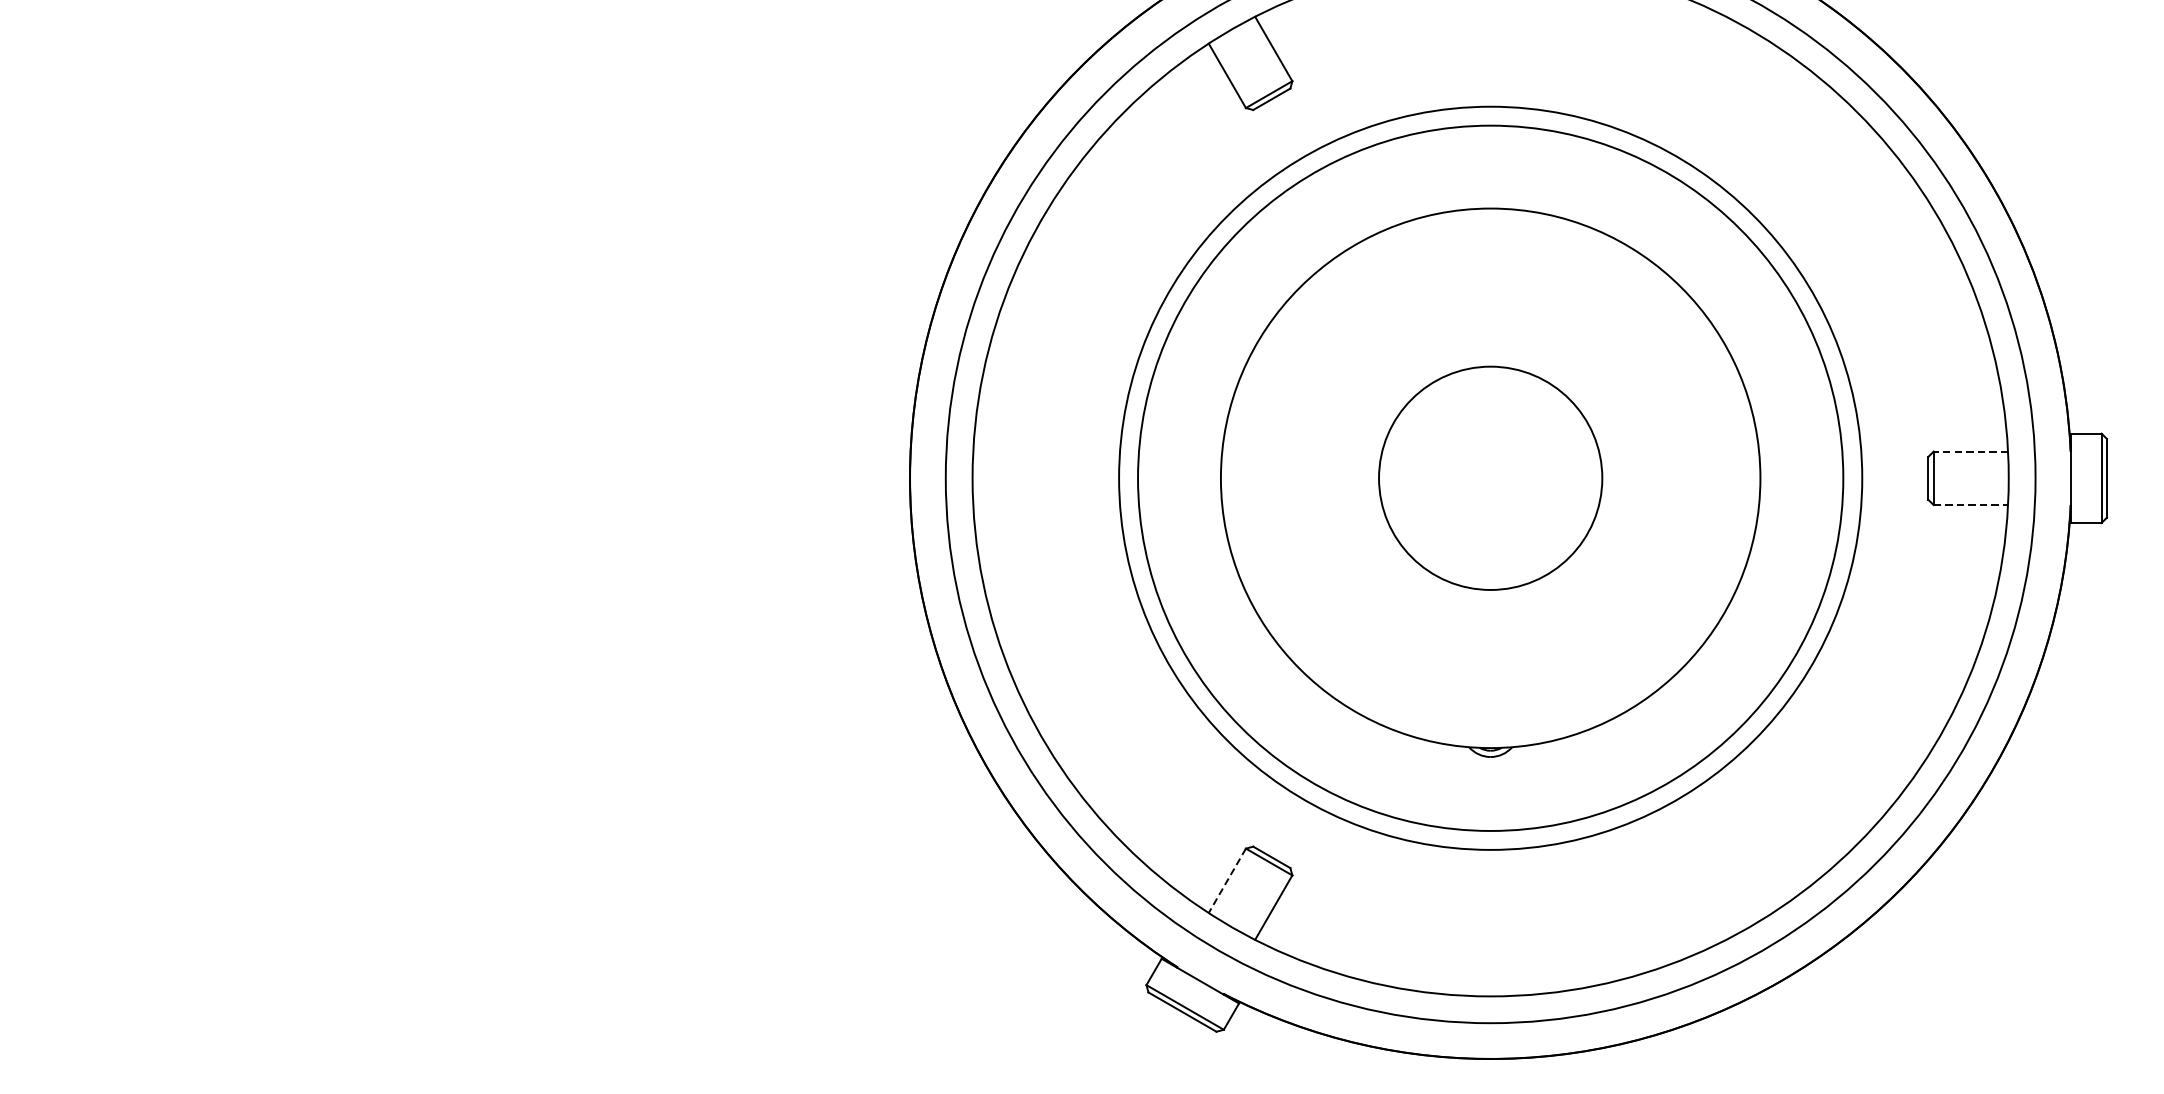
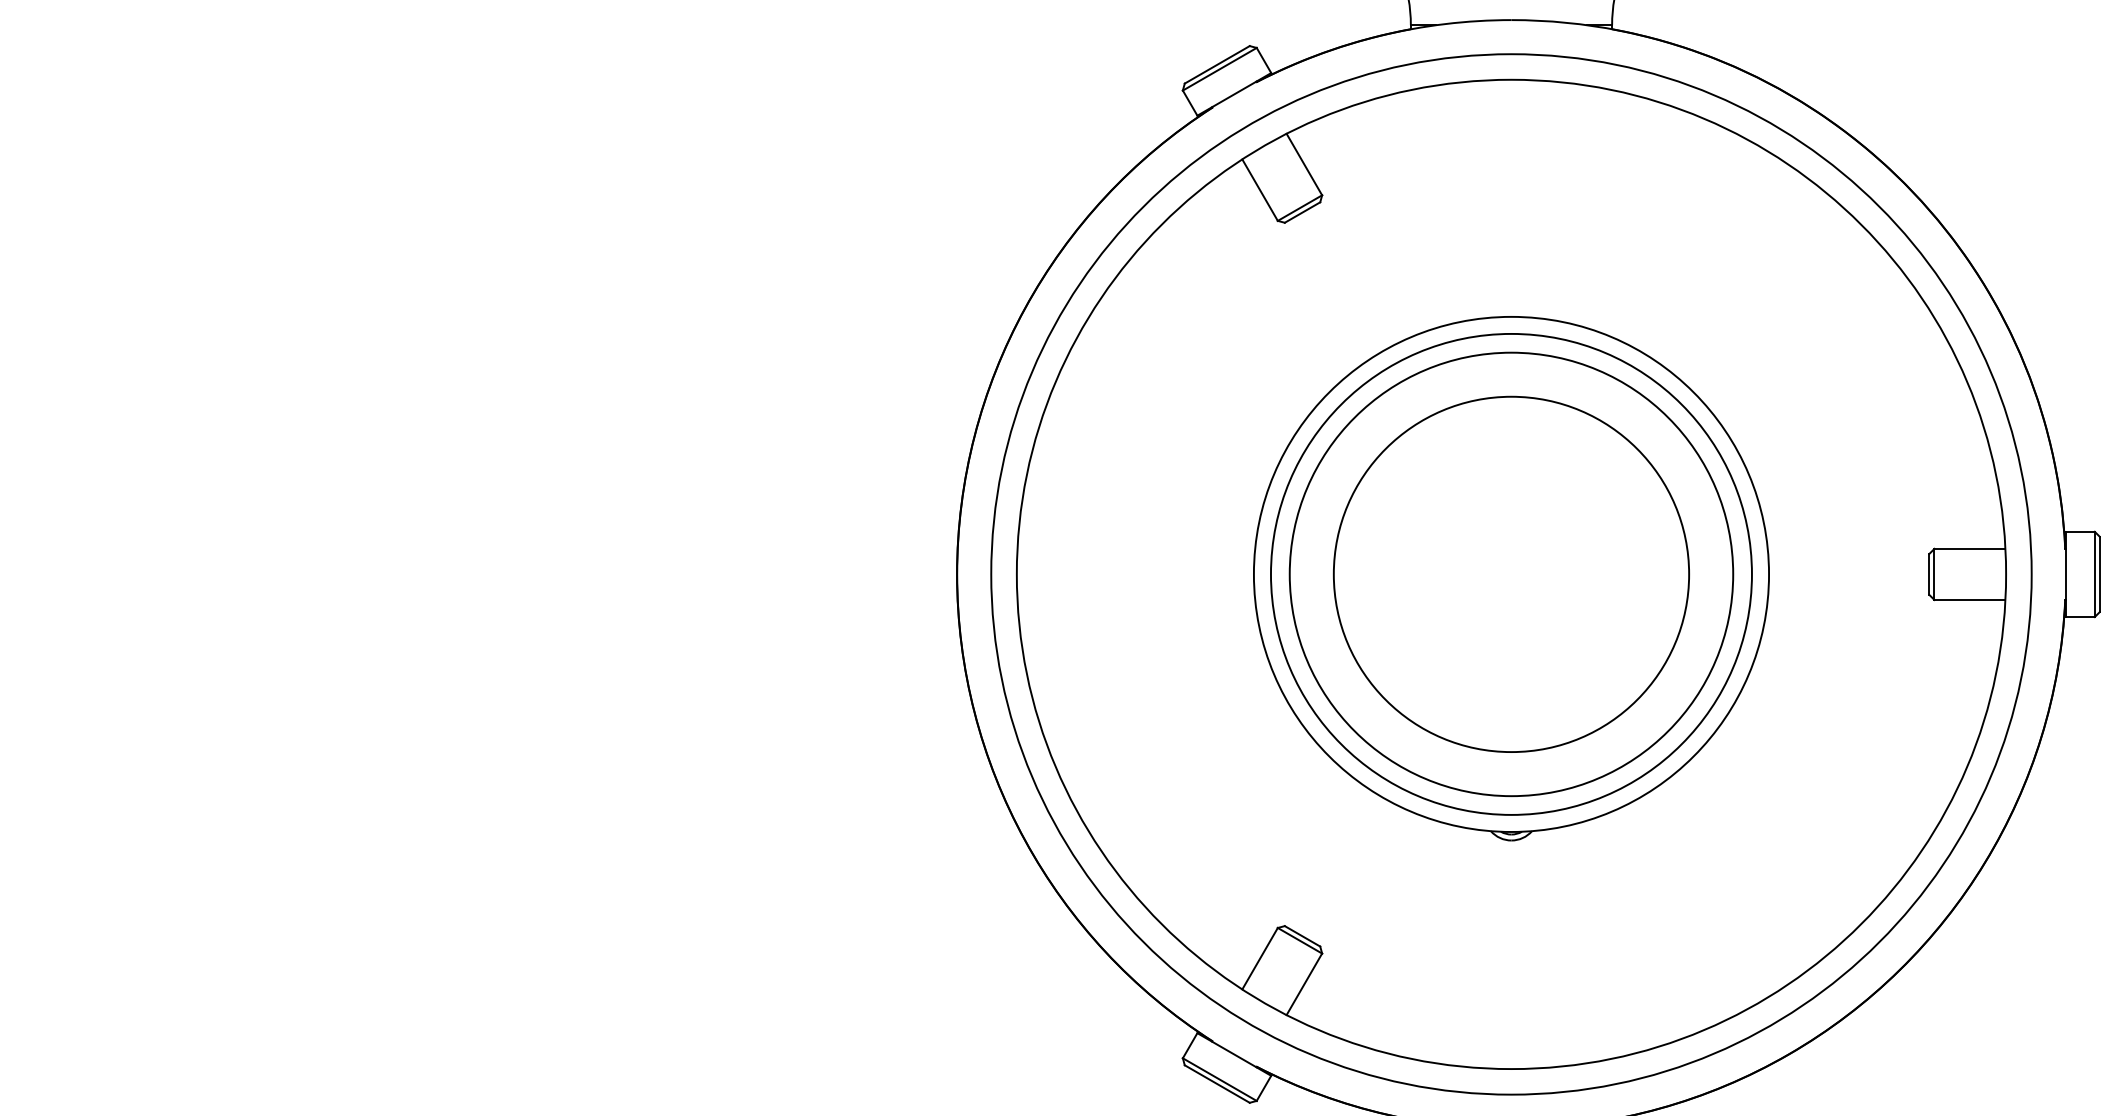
line: (1970, 451) -> (1969, 548), dashed -> solid
circle: (1489, 477) -> (1510, 573), size x0.71
circle: (1490, 478) -> (1511, 574), size x0.62
circle: (1490, 478) -> (1511, 574), size x1.67
line: (1971, 505) -> (1970, 600), dashed -> solid
line: (1226, 881) -> (1259, 959), dashed -> solid

